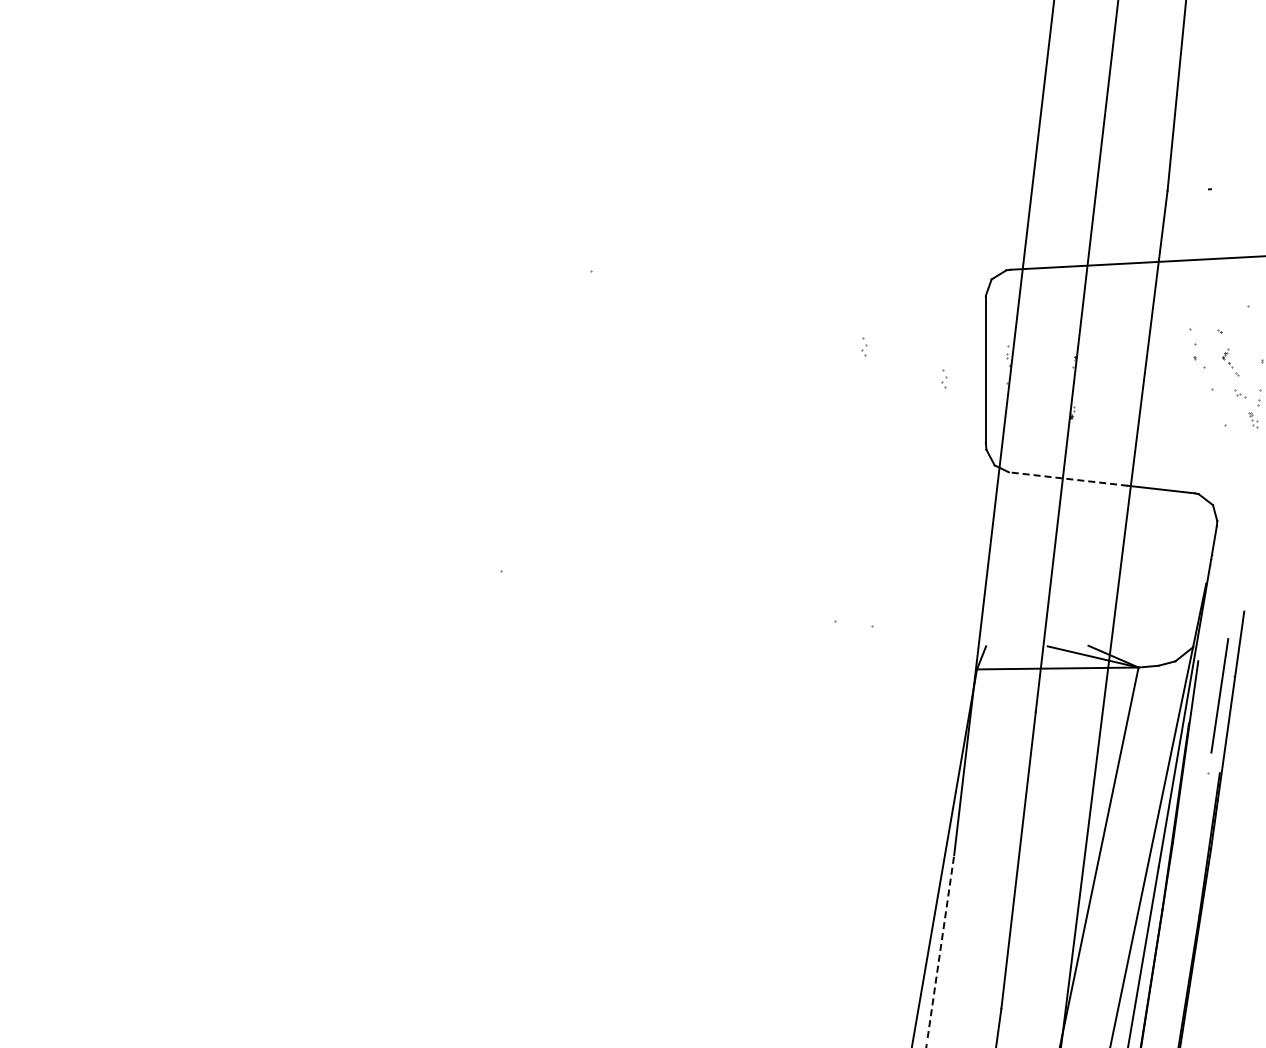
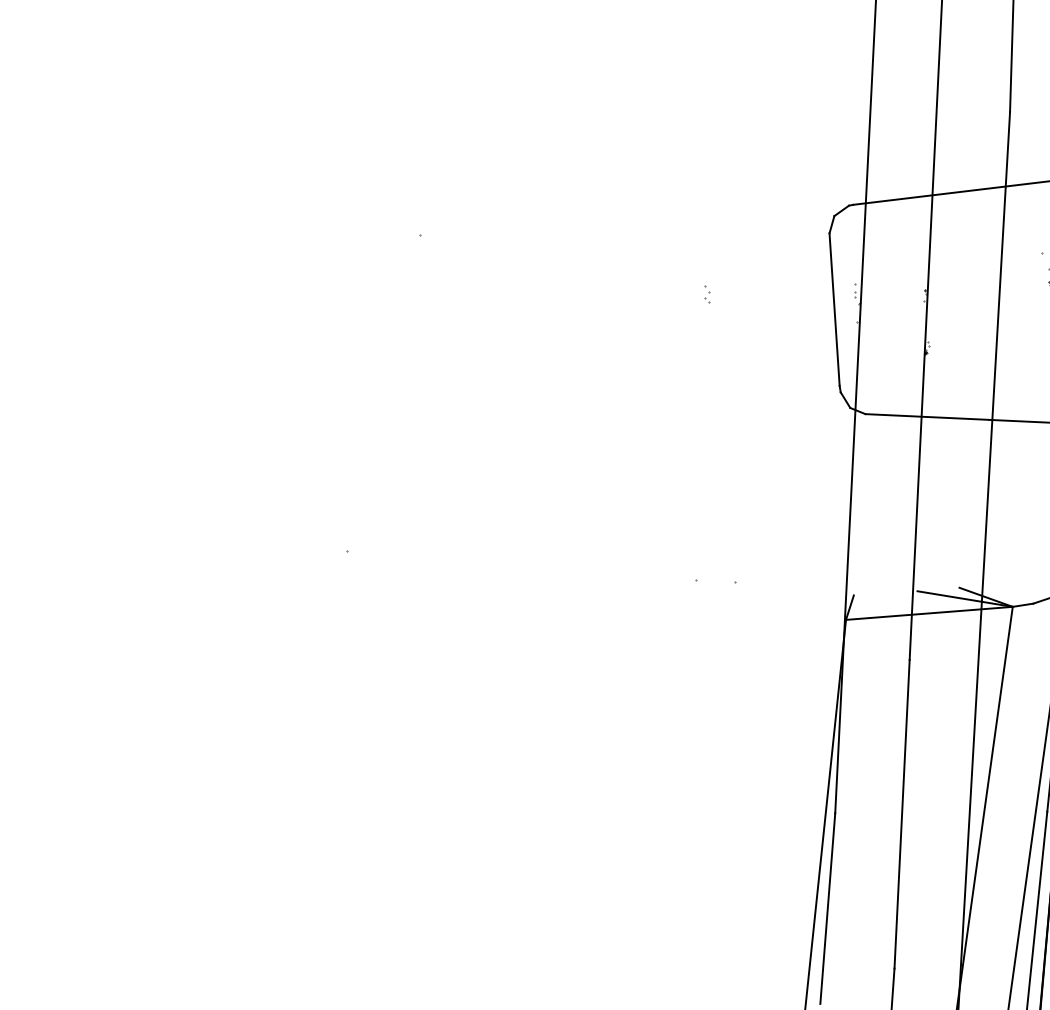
part: (944, 378) -> (792, 321), removed
line: (1068, 479) -> (927, 417), dashed -> solid
line: (941, 946) -> (828, 908), dashed -> solid

